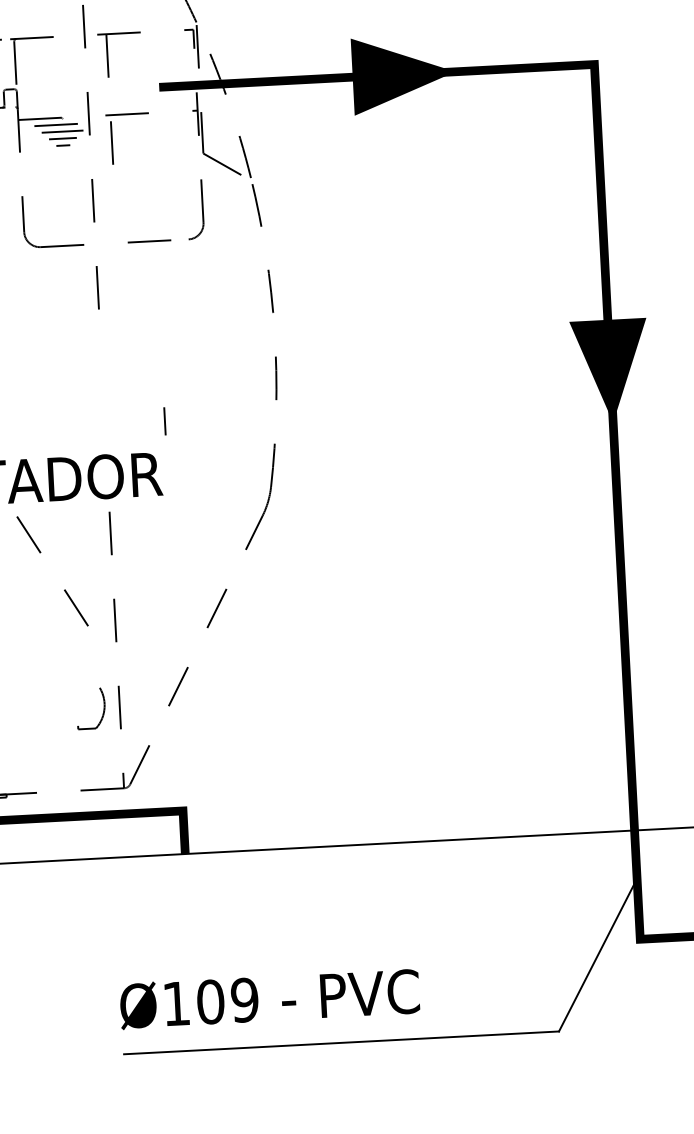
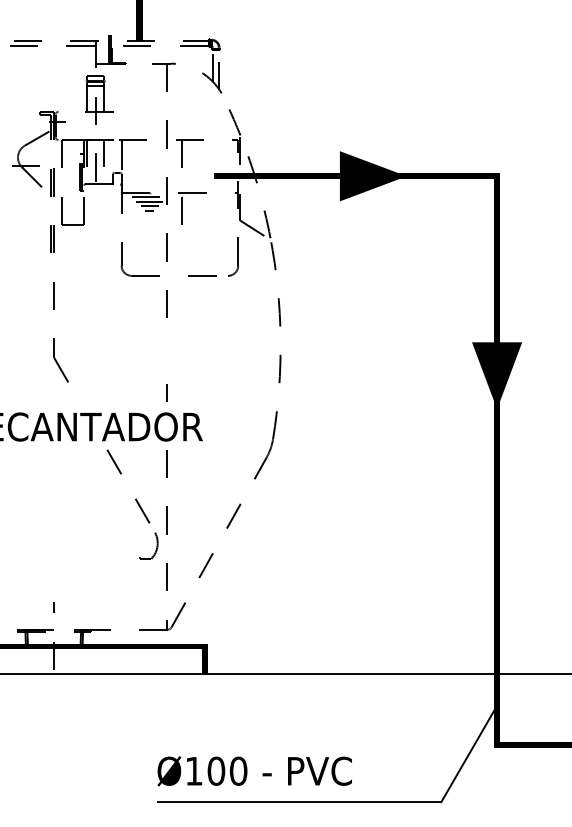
line: (163, 420) -> (166, 392), moved
part: (102, 707) -> (156, 545), moved
text: (244, 999) -> (238, 770), Ø109 -> Ø100

